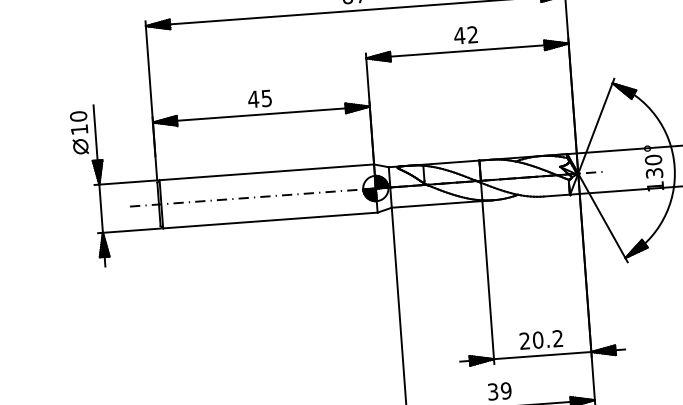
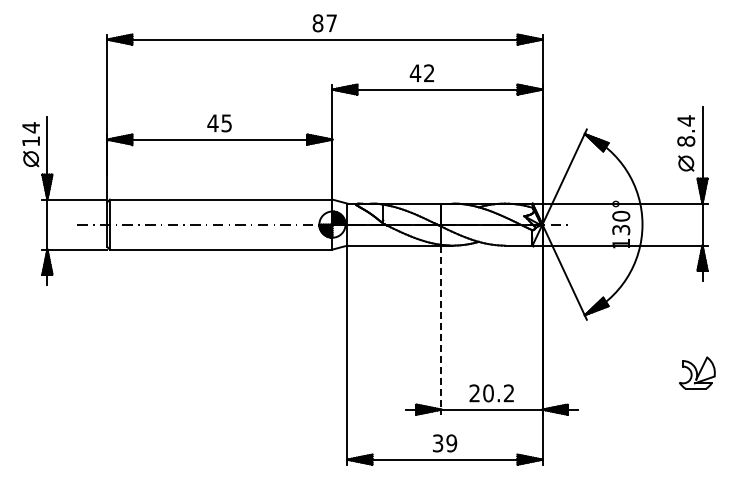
text: (465, 34) -> (421, 72), moved
text: (78, 116) -> (31, 127), 10 -> 14
line: (488, 282) -> (441, 330), solid -> dashed

